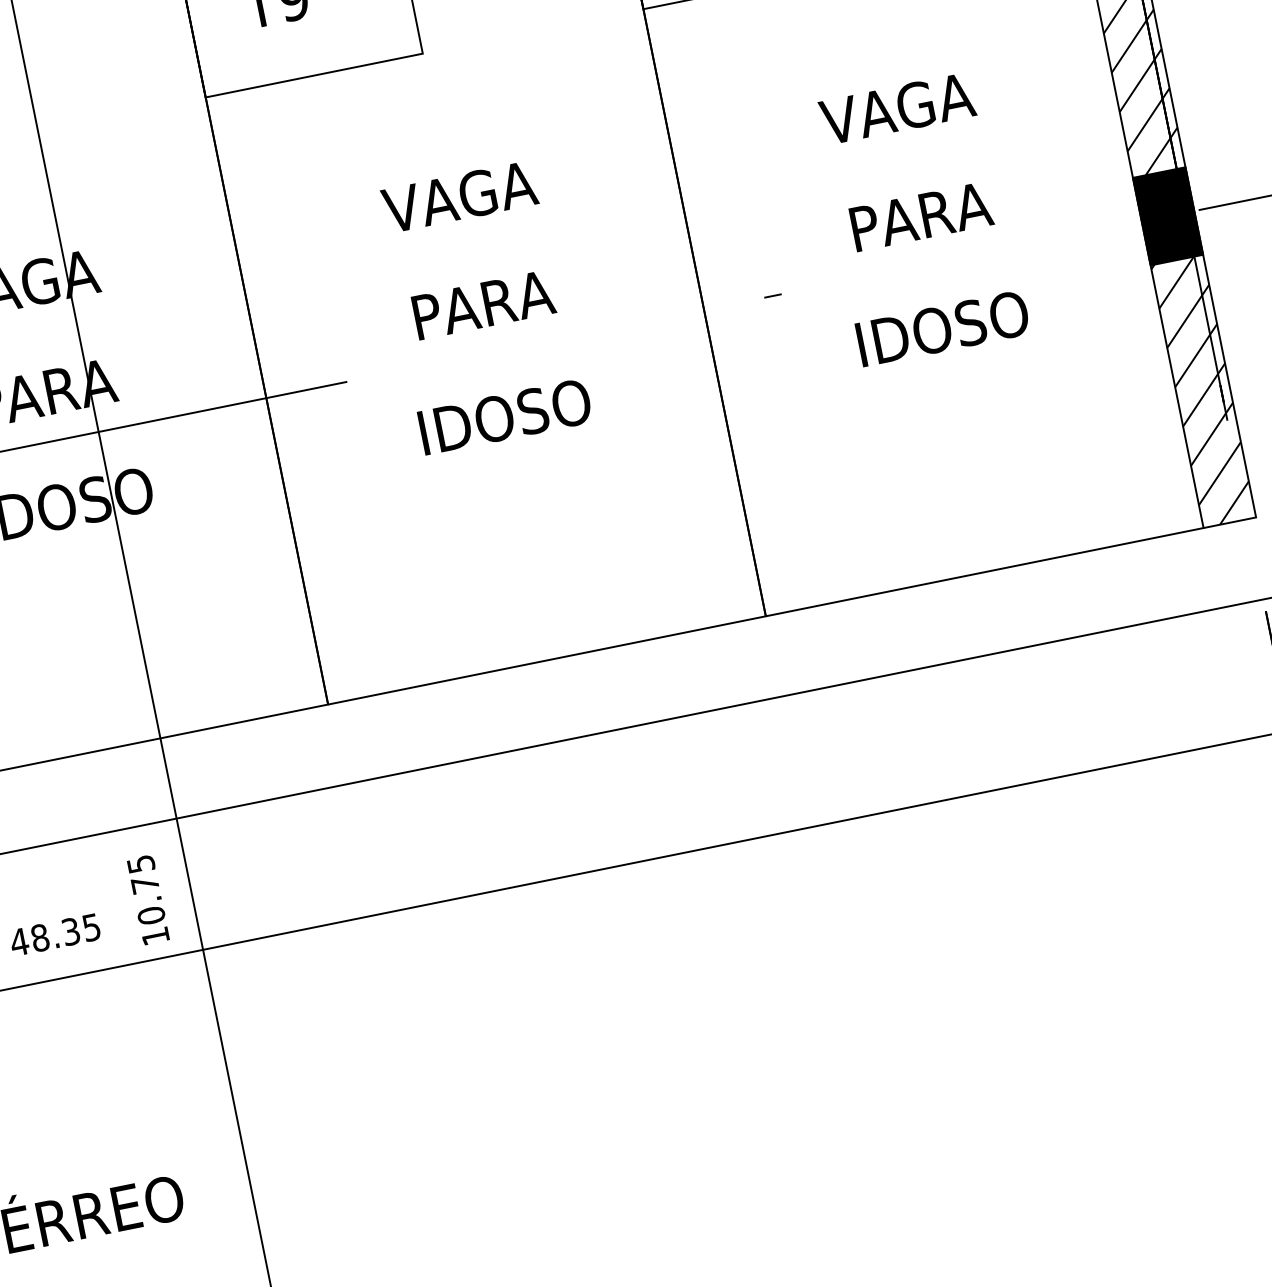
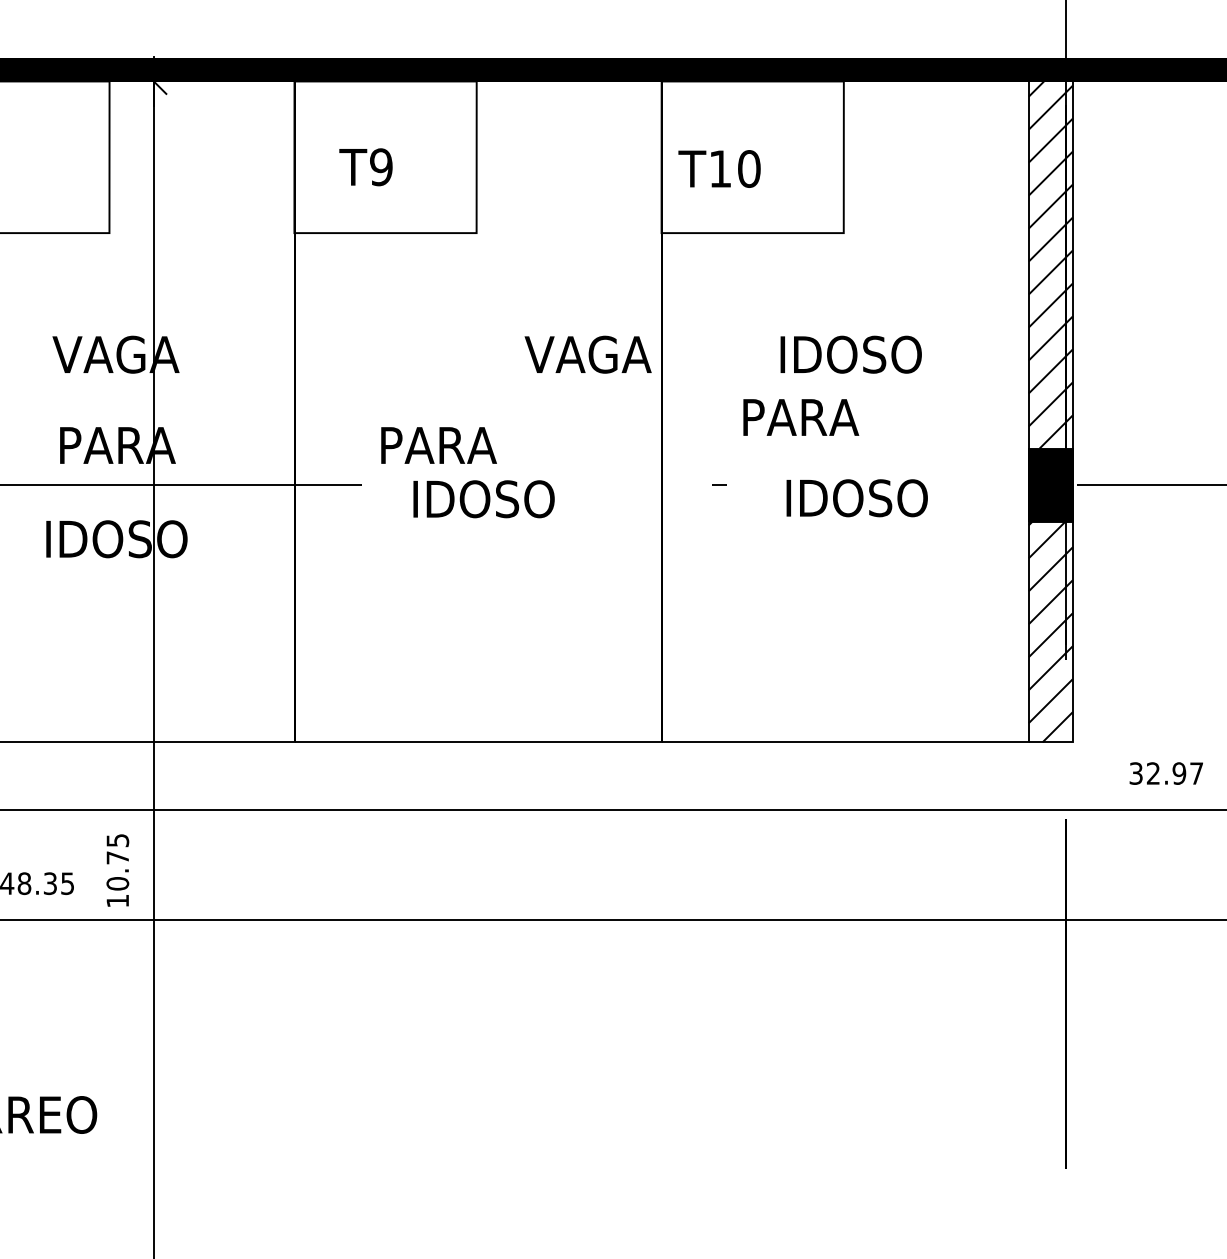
text: (897, 108) -> (850, 354), VAGA -> IDOSO
text: (459, 196) -> (587, 354), moved
text: (921, 216) -> (801, 417), moved
text: (483, 304) -> (438, 445), moved
text: (942, 329) -> (856, 498), moved
text: (504, 417) -> (483, 499), moved

